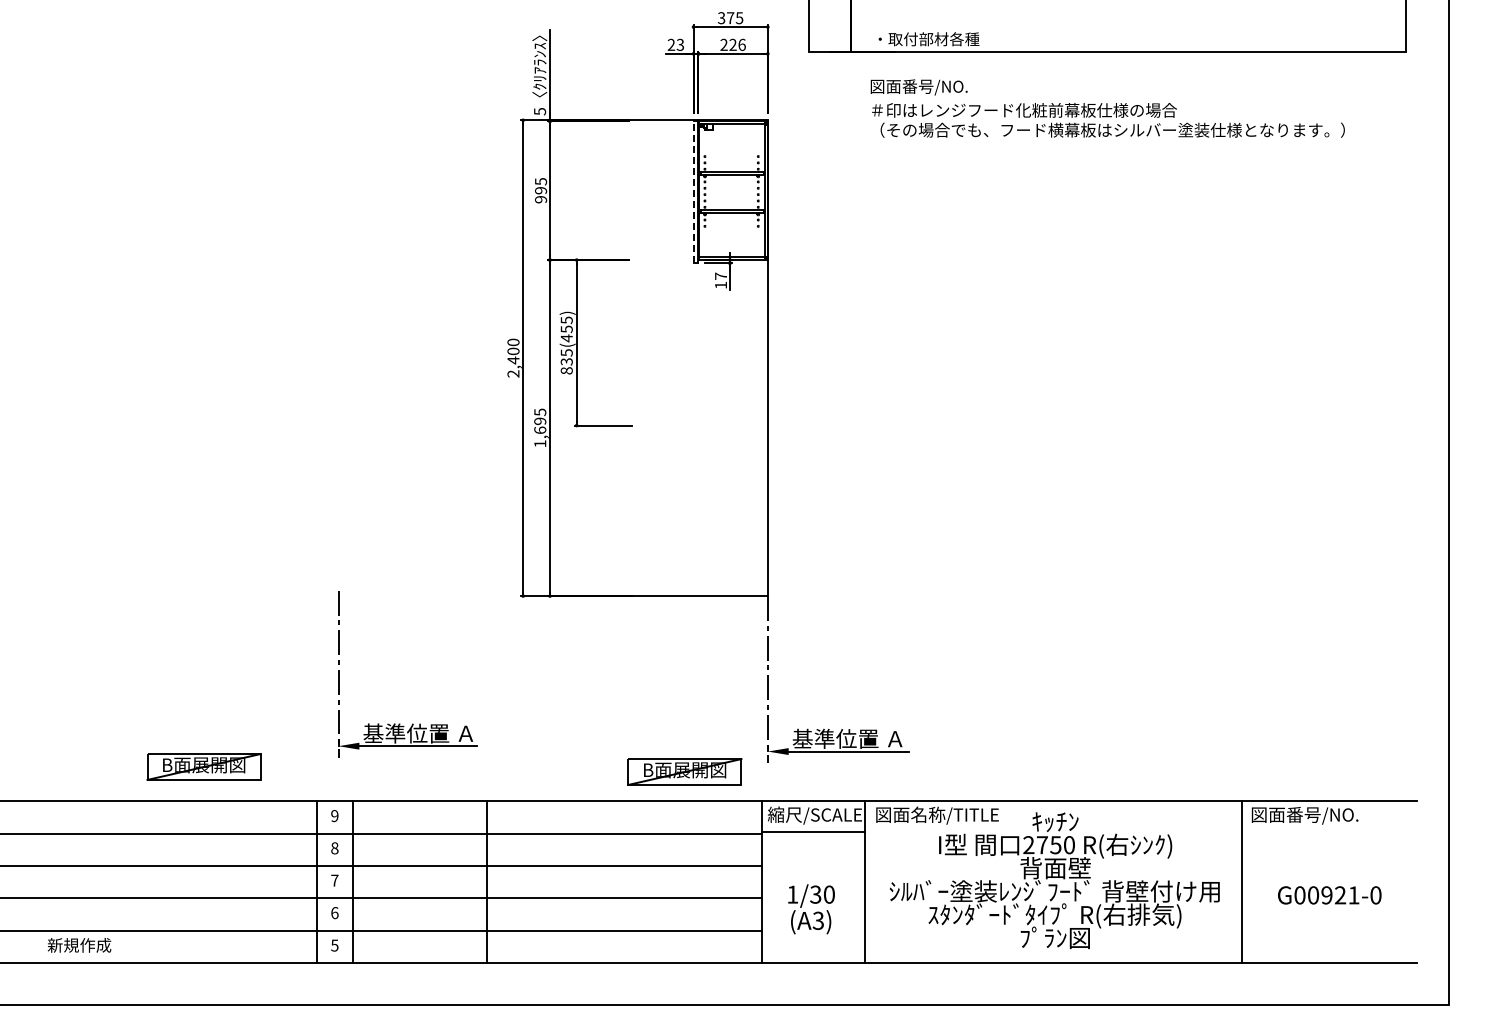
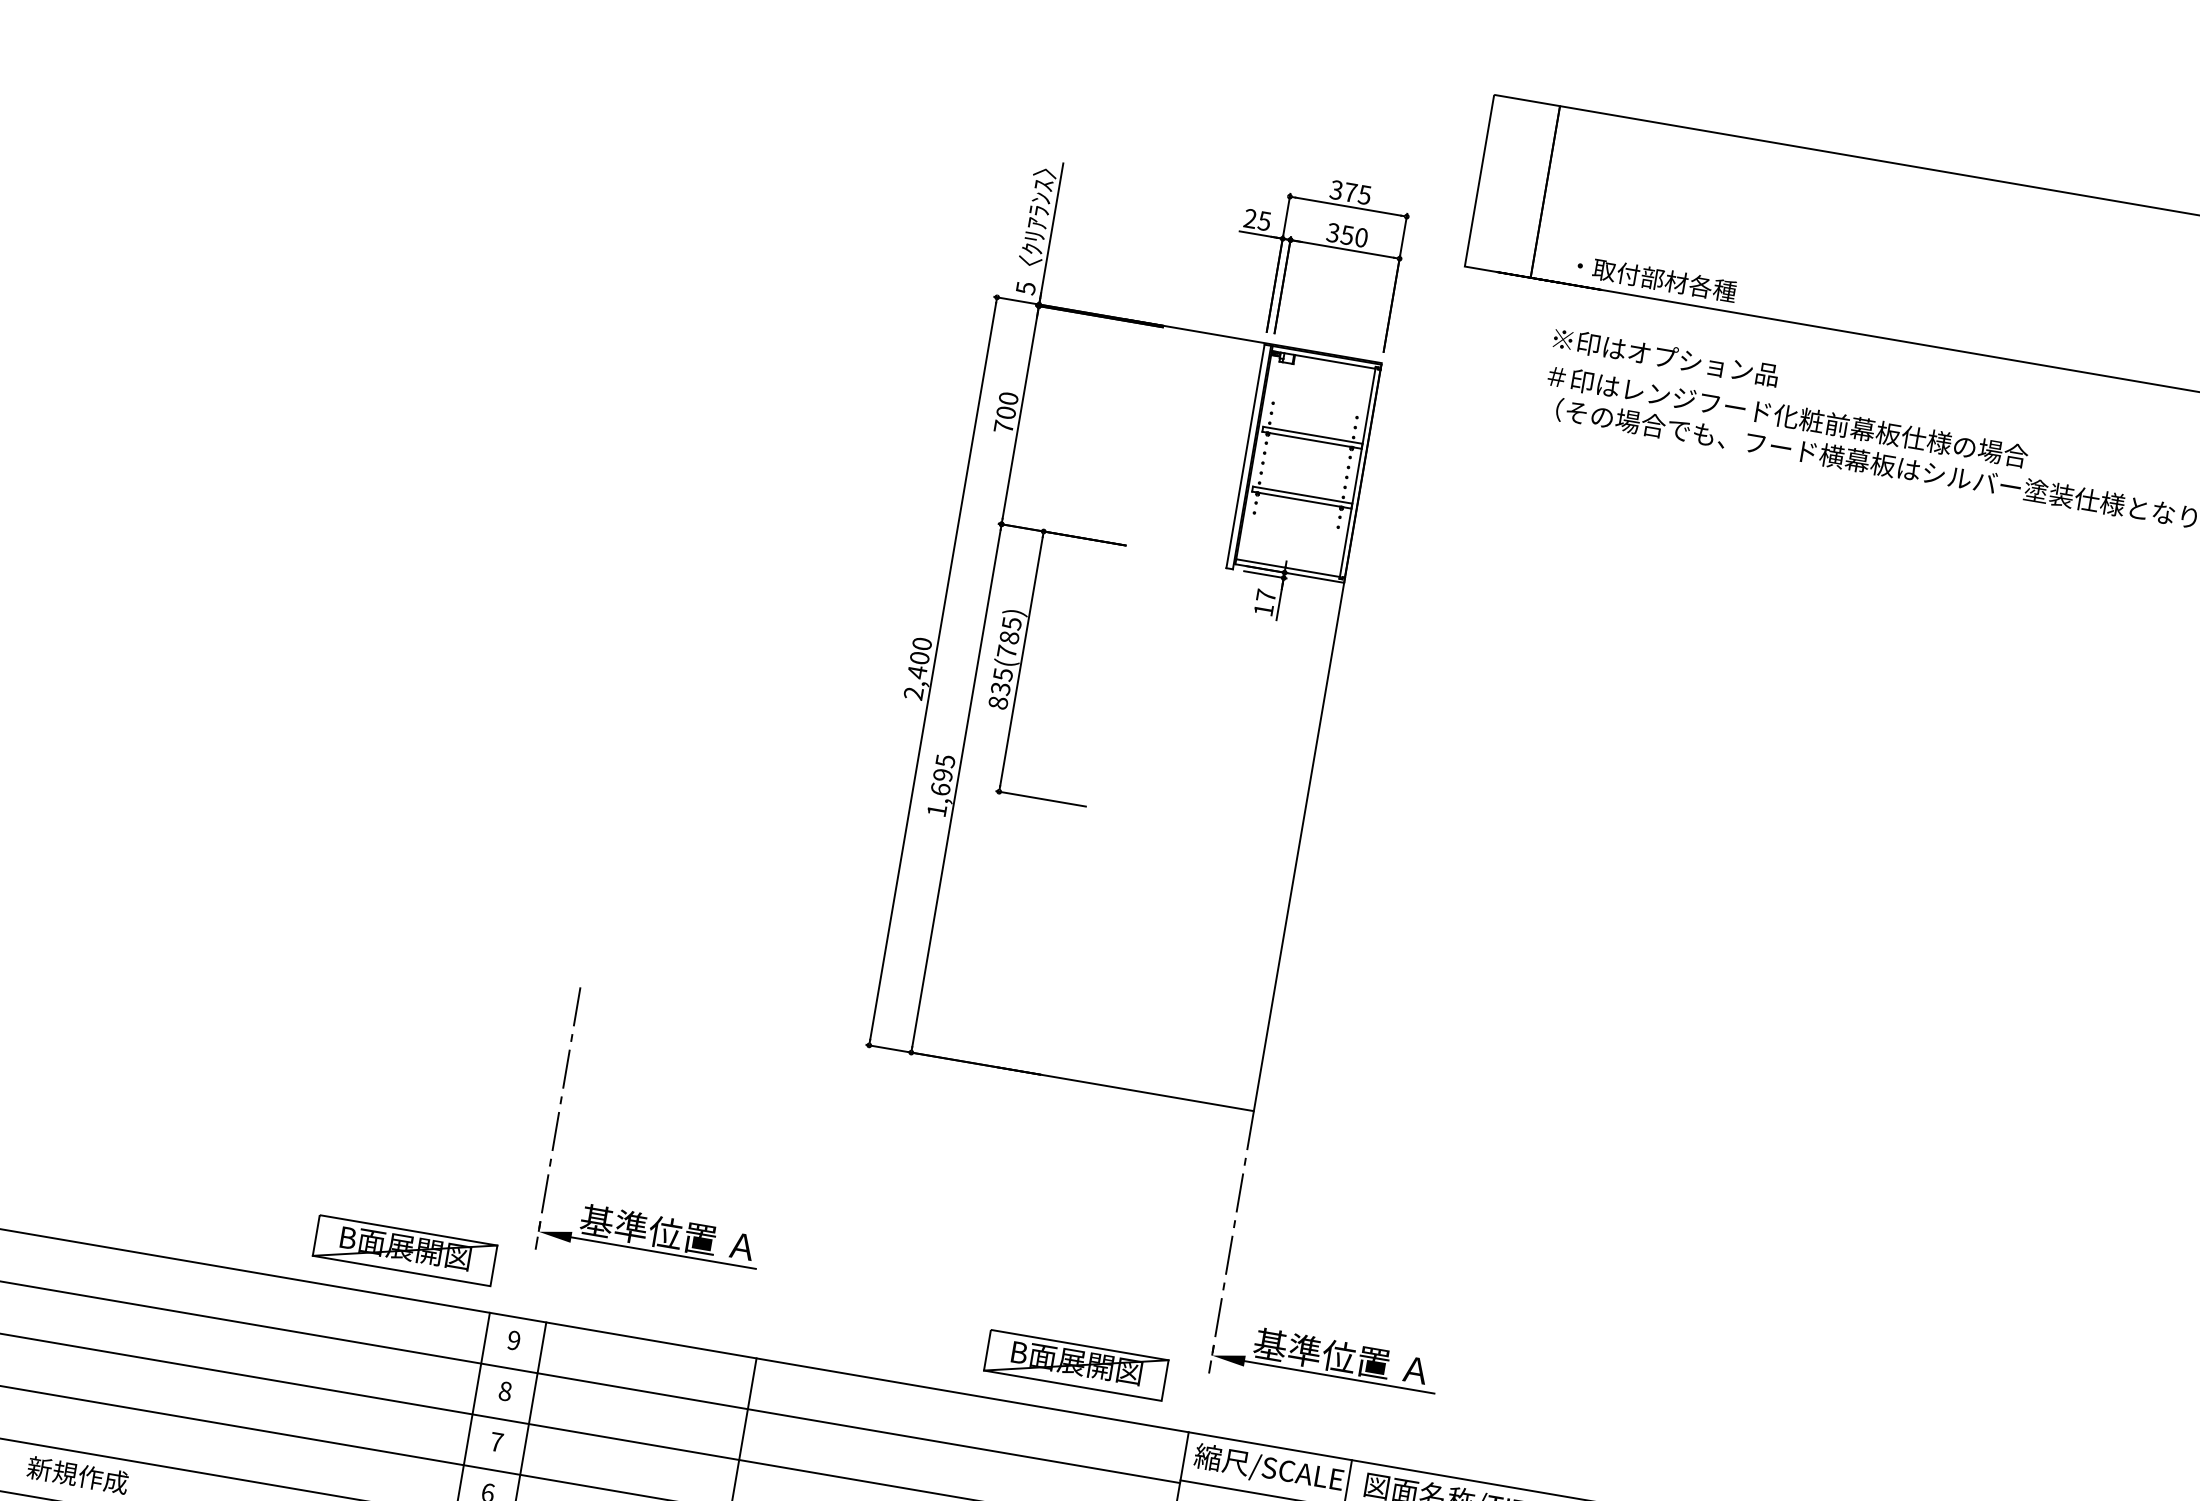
text: (680, 44) -> (1264, 220), 23 -> 25
text: (732, 44) -> (1346, 234), 226 -> 350
text: (942, 87) -> (1665, 358), 図面番号/NO. -> ※印はオプション品
text: (540, 190) -> (1005, 412), 995 -> 700
line: (693, 191) -> (1245, 455), dashed -> solid
text: (566, 333) -> (1007, 644), 835(455) -> 835(785)
part: (203, 766) -> (404, 1249), moved

